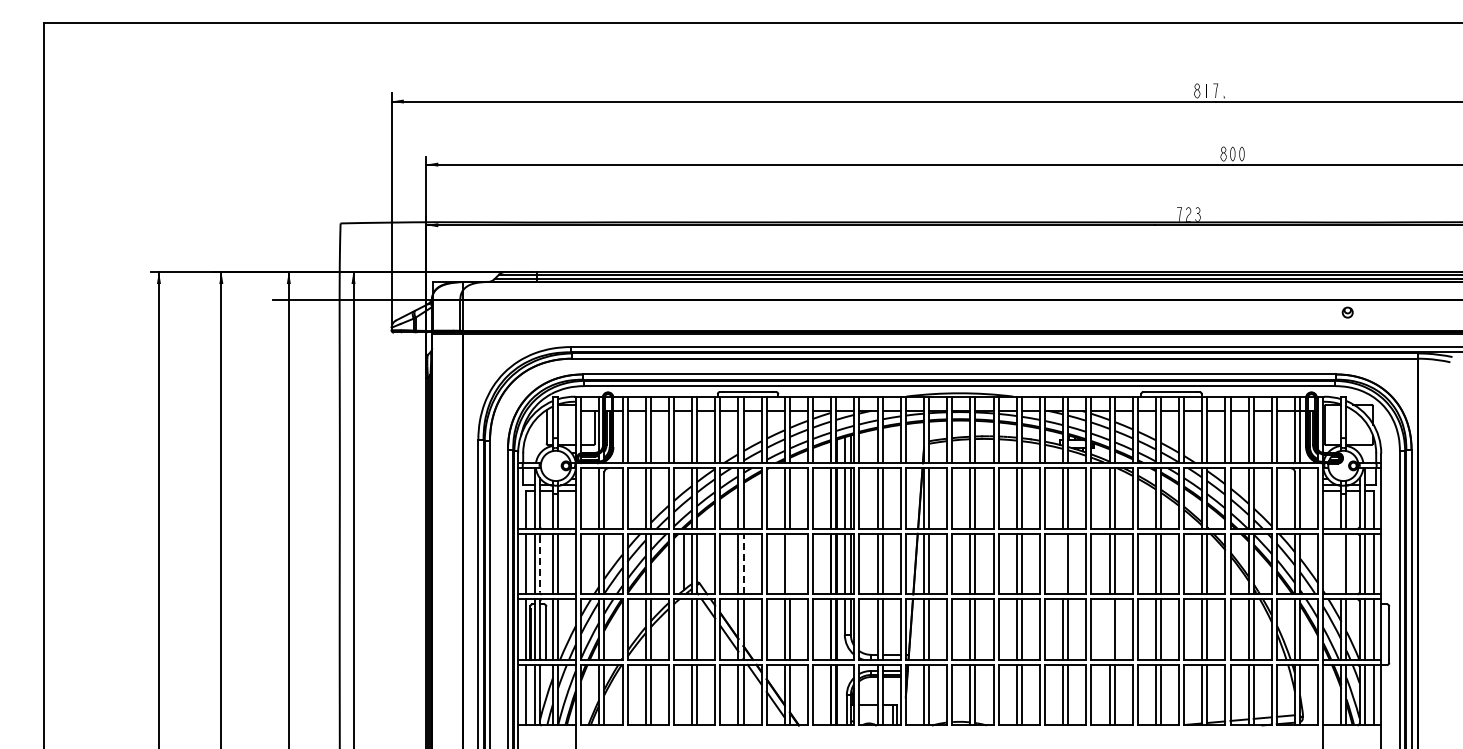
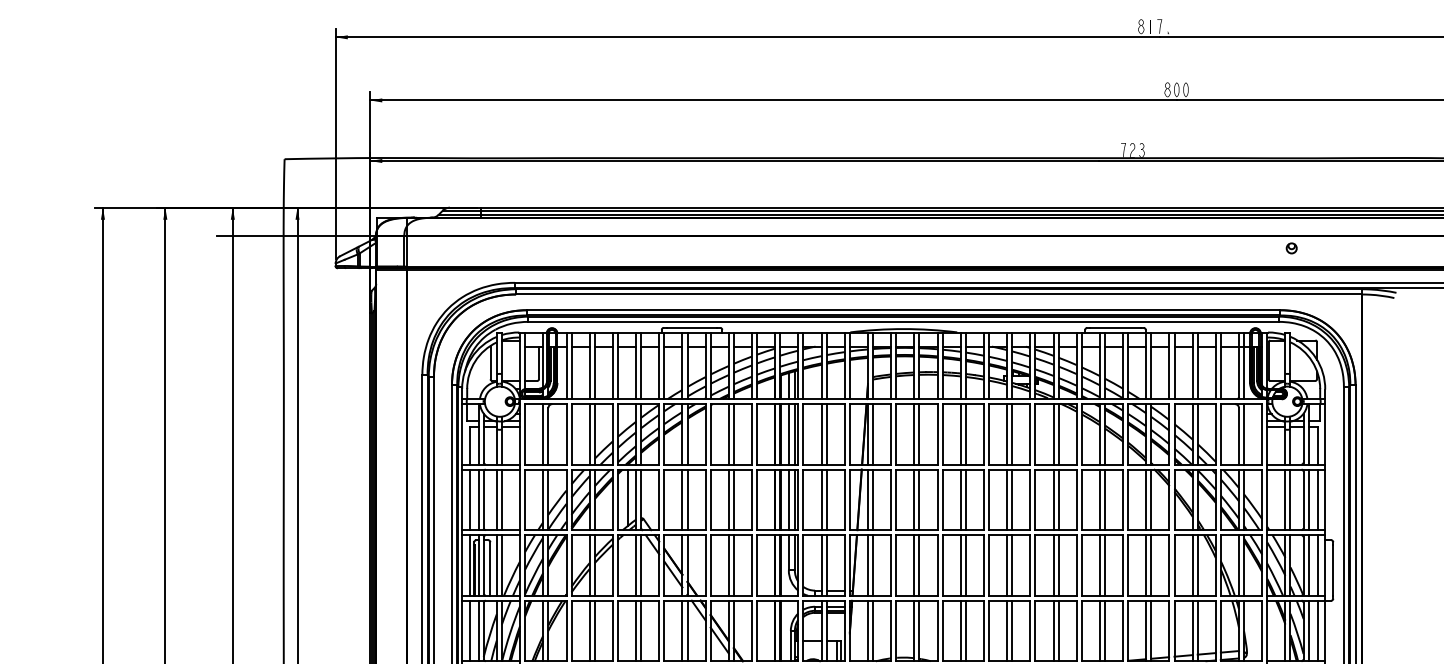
line: (743, 563) -> (687, 499), dashed -> solid
line: (789, 563) -> (733, 499), added
line: (1063, 563) -> (1007, 499), added
line: (1341, 563) -> (1285, 499), added
line: (539, 564) -> (483, 500), dashed -> solid
line: (1109, 629) -> (1053, 565), added

